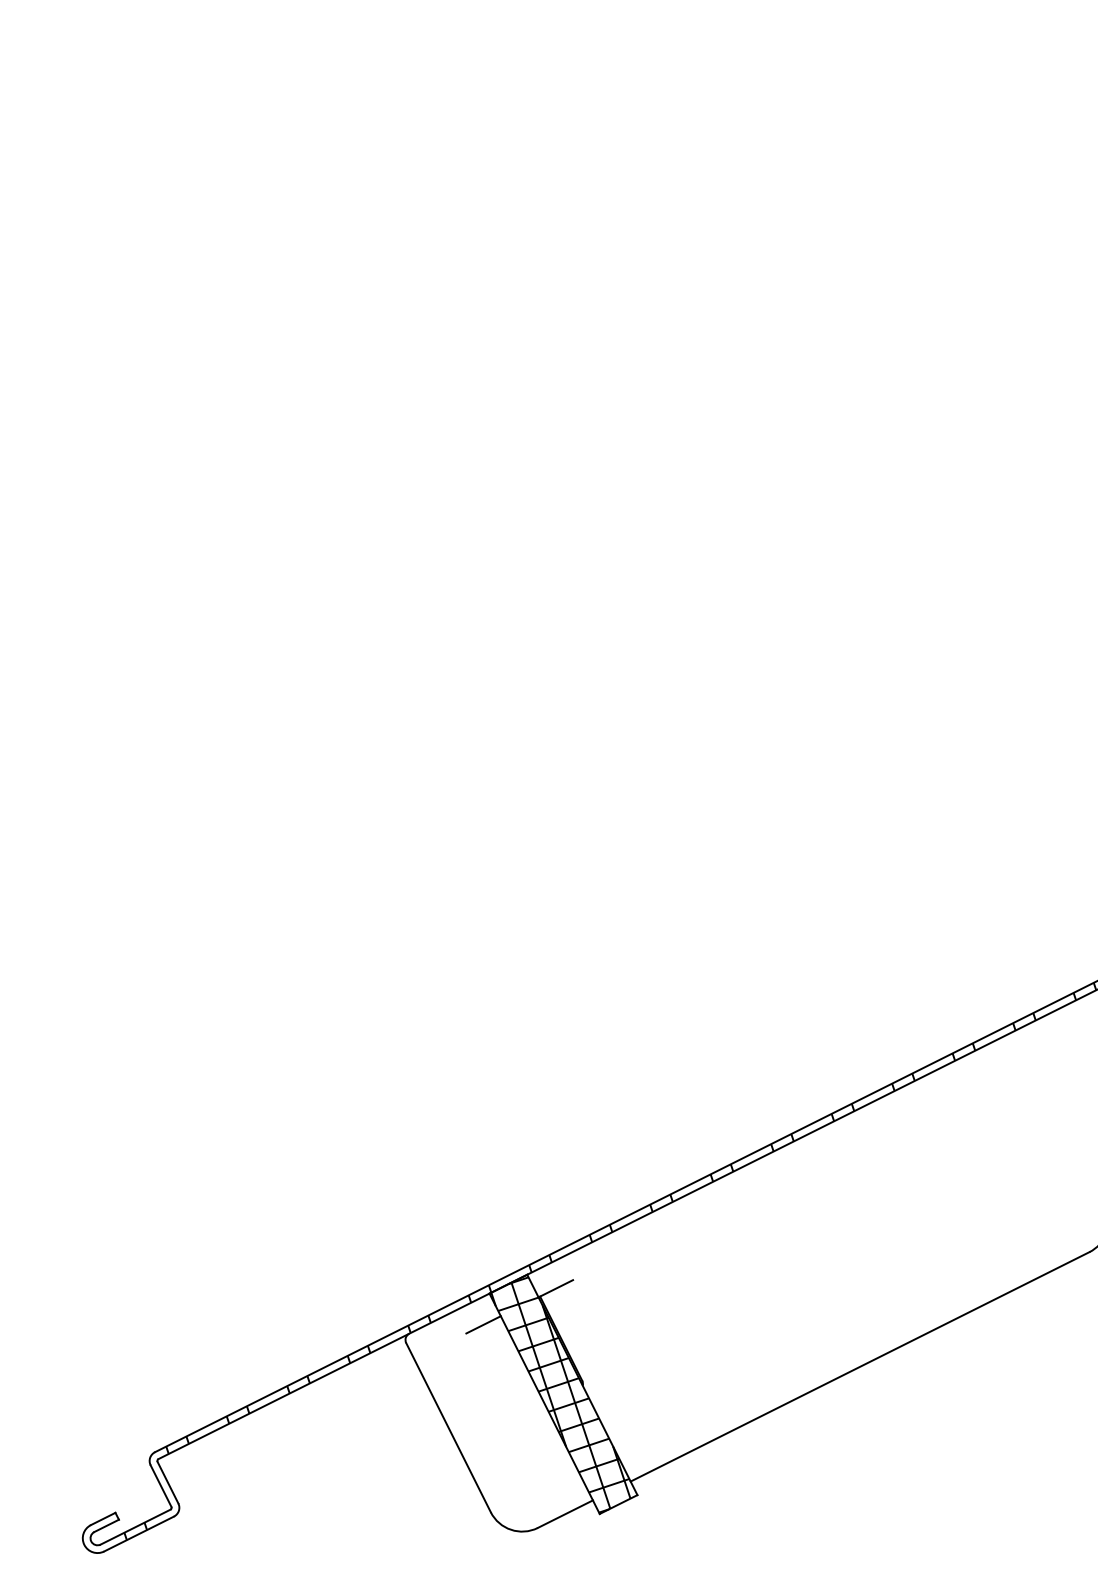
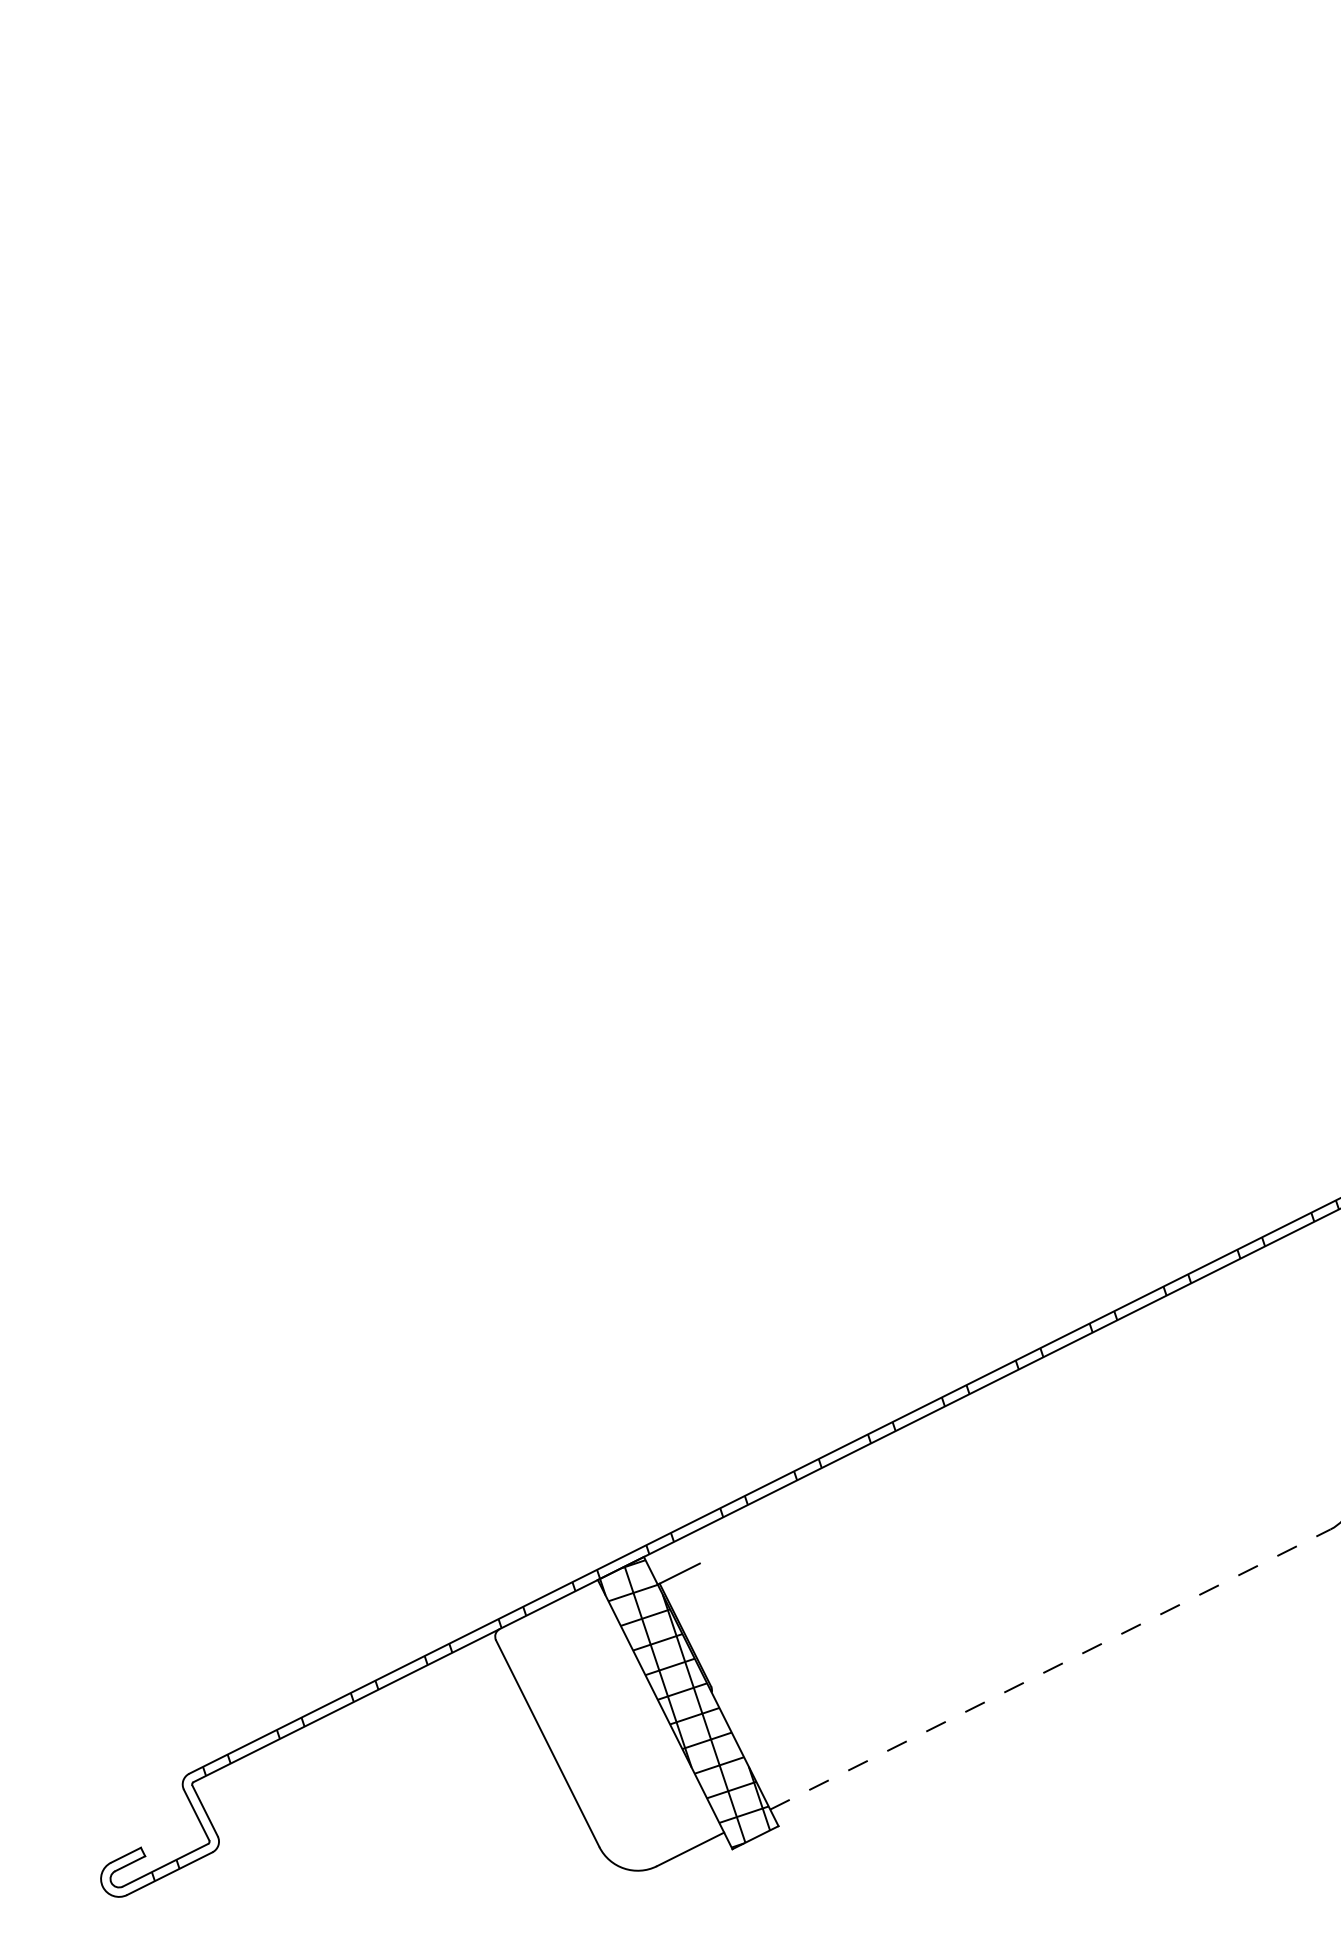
line: (483, 1324) -> (590, 1617), removed
line: (860, 1366) -> (1050, 1669), solid -> dashed

